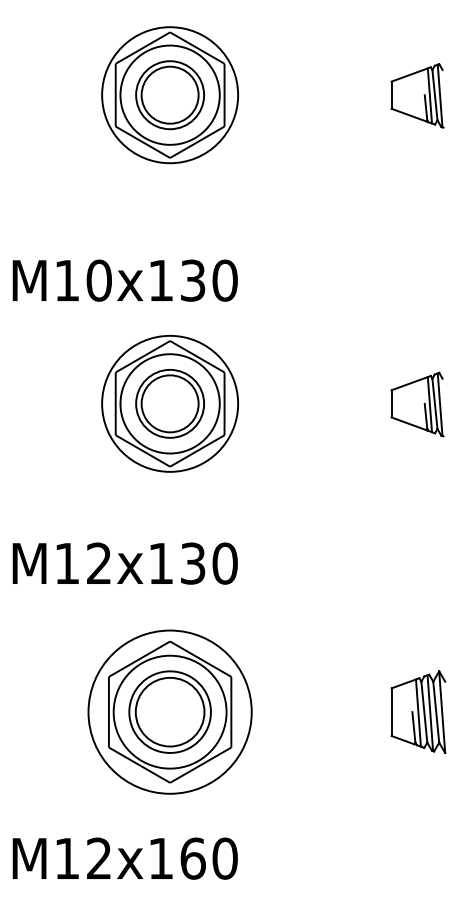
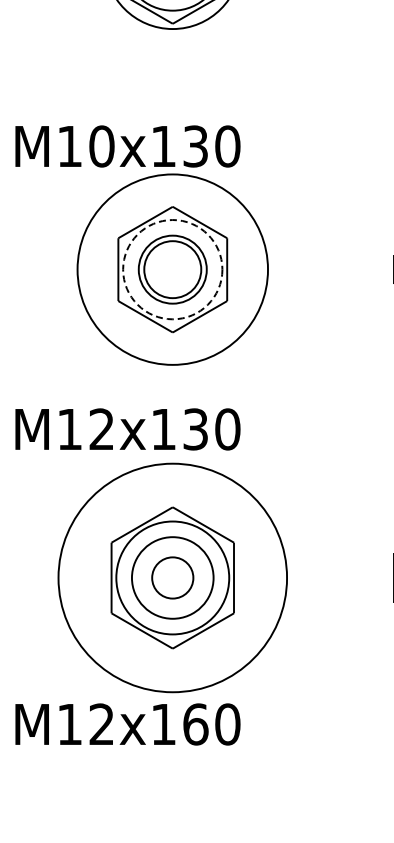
circle: (169, 403) -> (172, 269), solid -> dashed
circle: (170, 403) -> (173, 269), size x1.4
circle: (169, 711) -> (172, 577), size x0.6
circle: (169, 711) -> (172, 577), size x1.4

